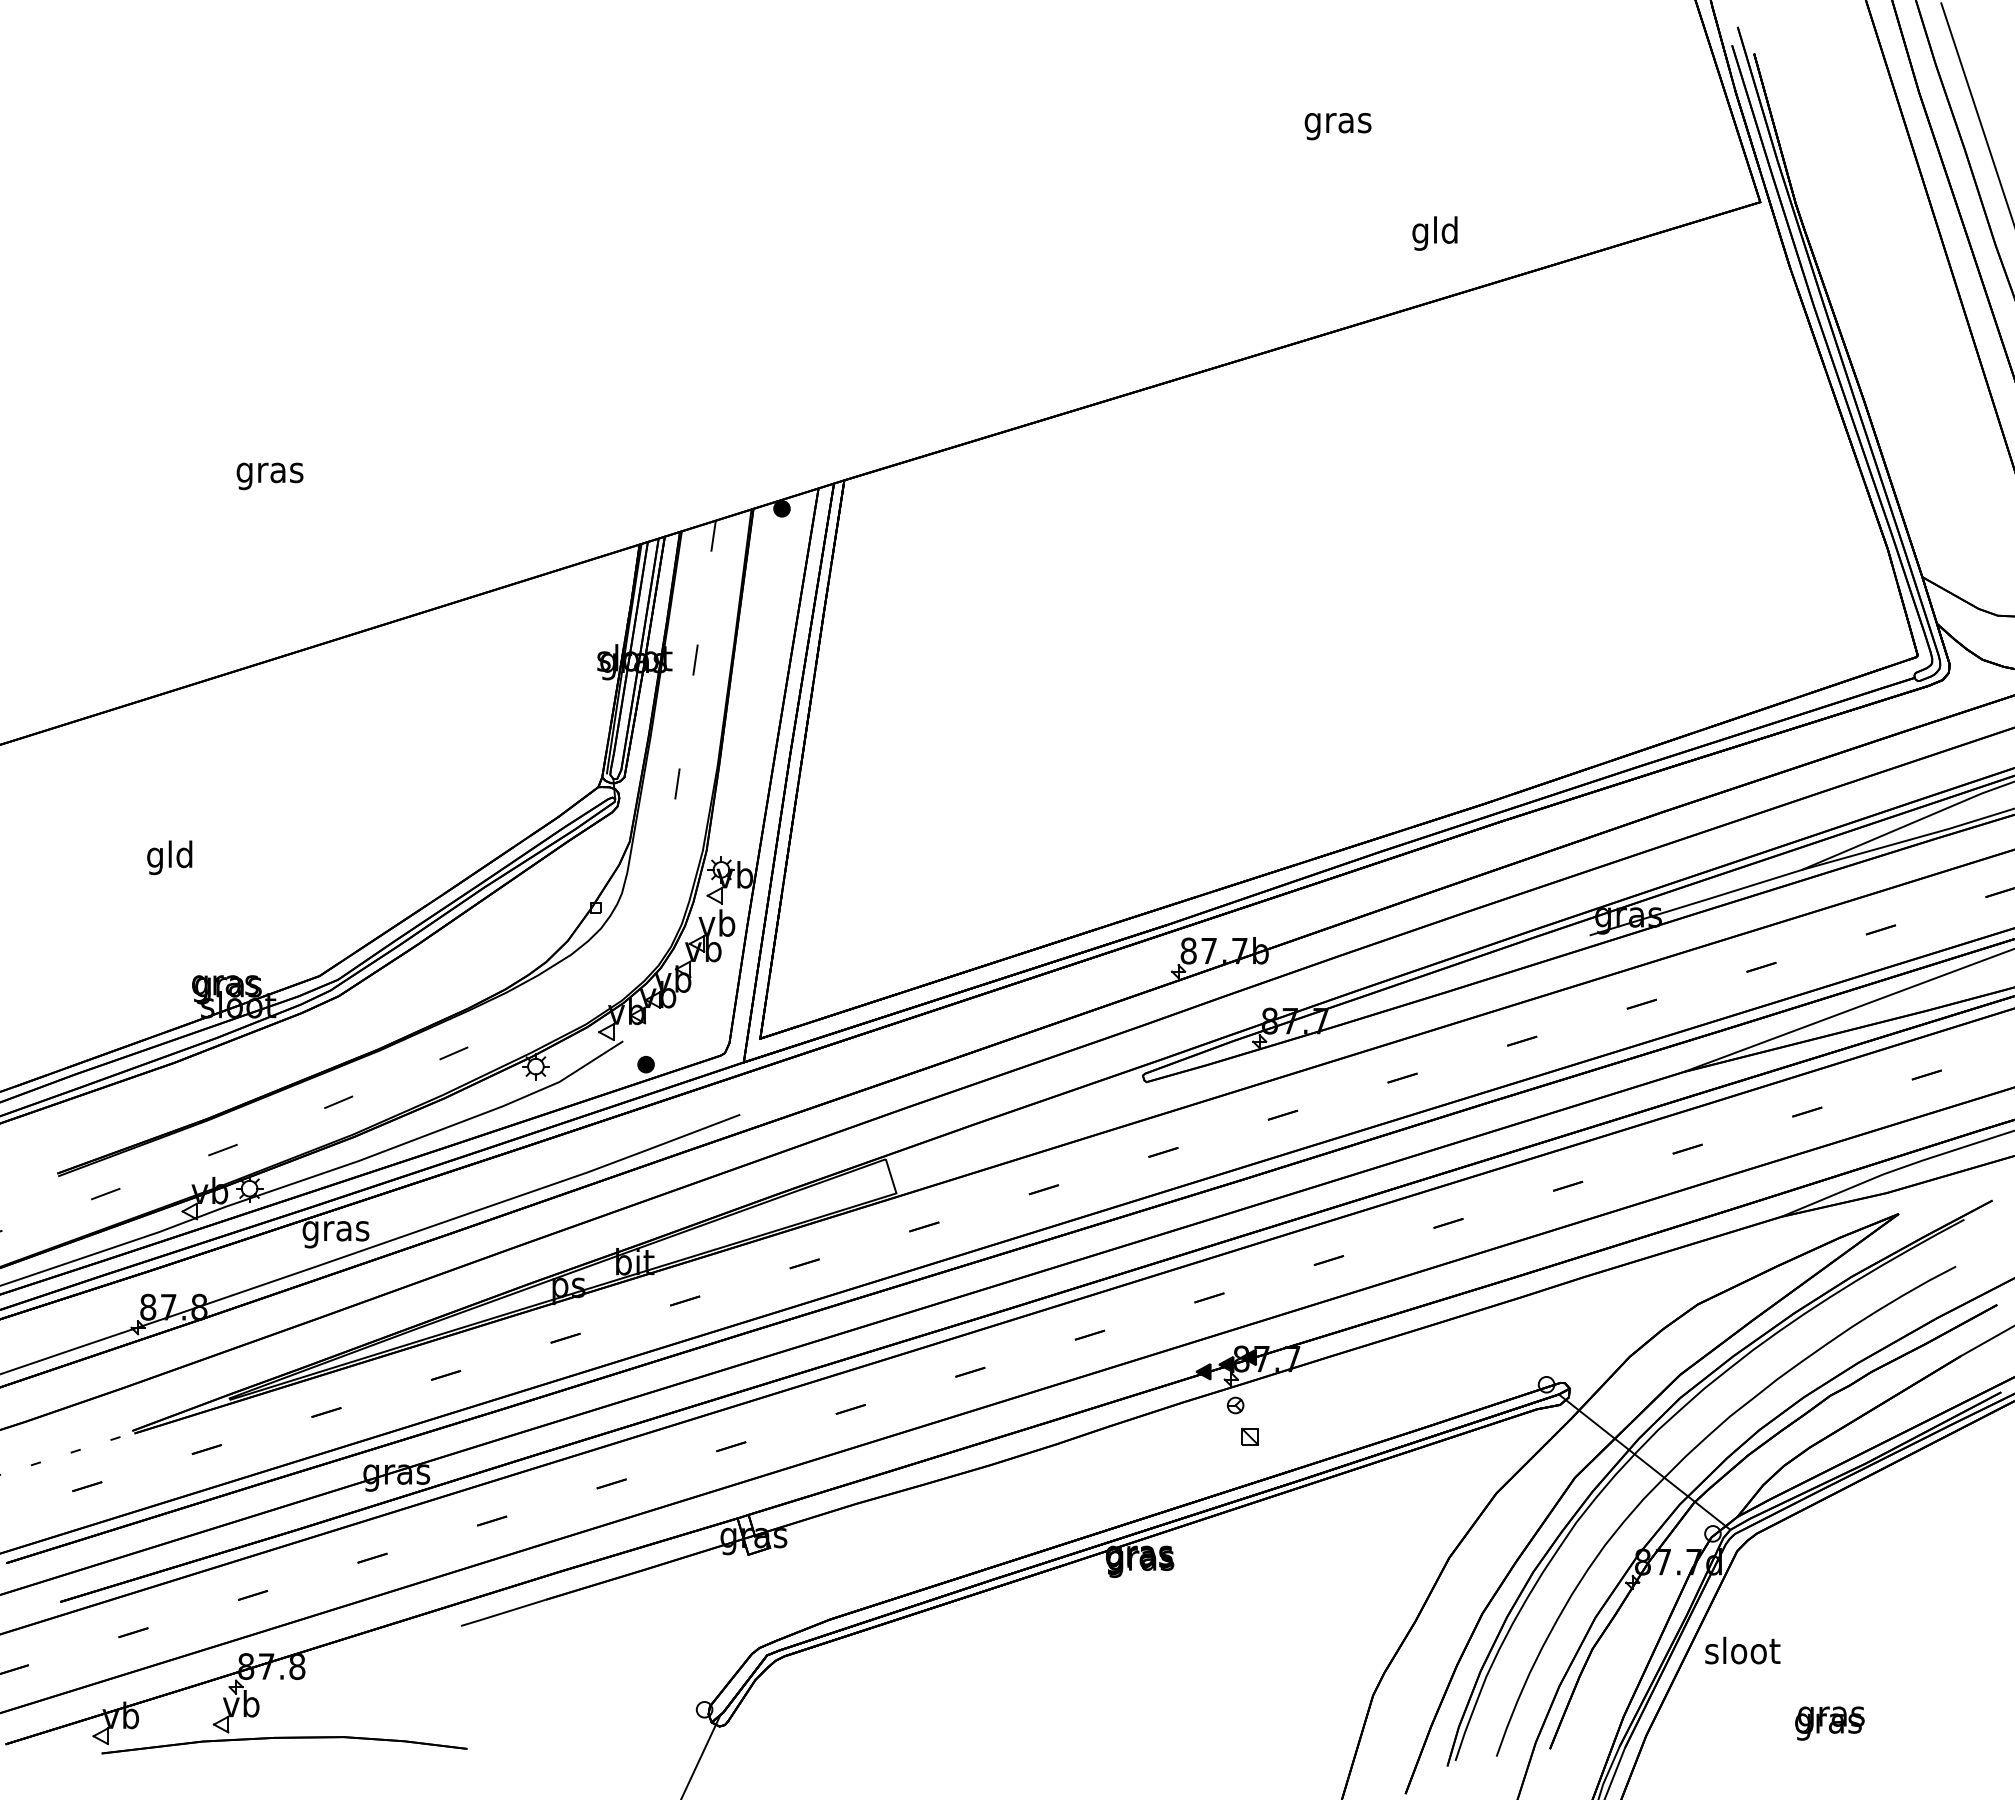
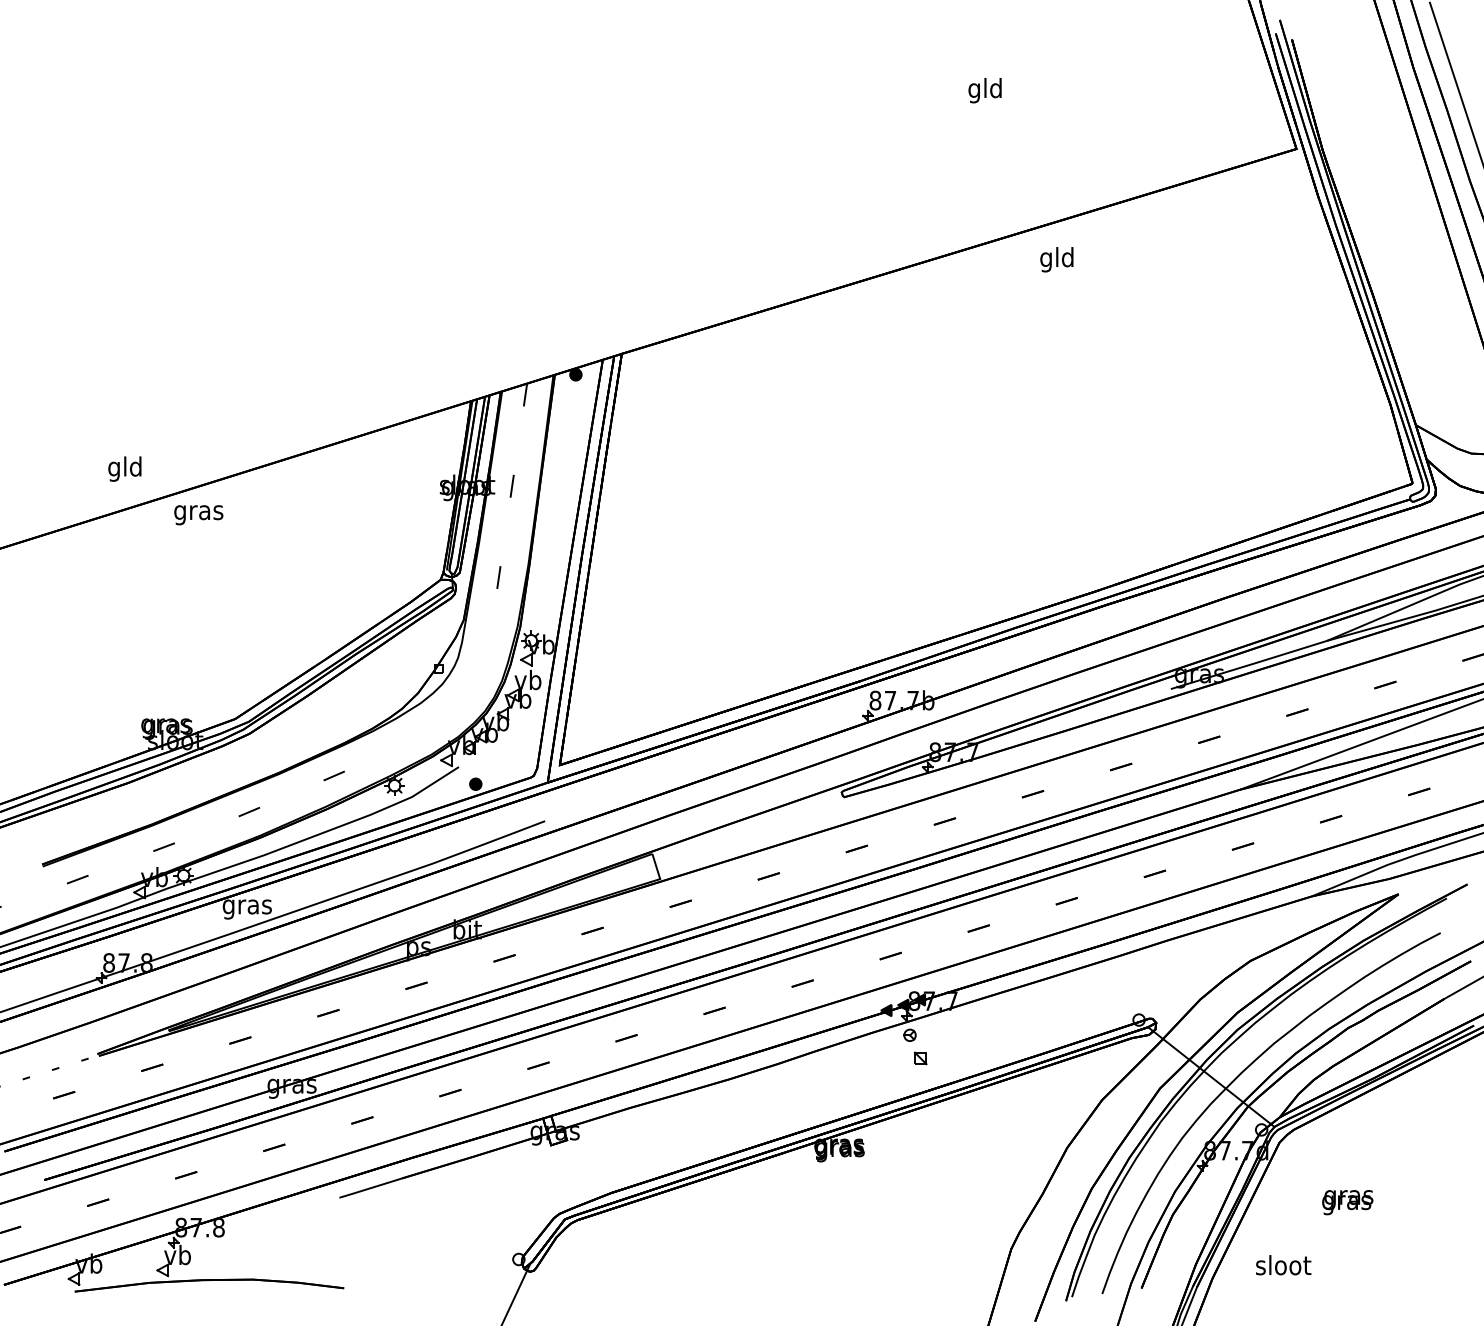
text: (1337, 122) -> (985, 90), gras -> gld
text: (1434, 233) -> (1056, 259), moved
text: (269, 476) -> (198, 515), moved
text: (169, 857) -> (124, 468), moved
text: (1742, 1650) -> (1283, 1265), moved
text: (1829, 1723) -> (1347, 1202), moved

